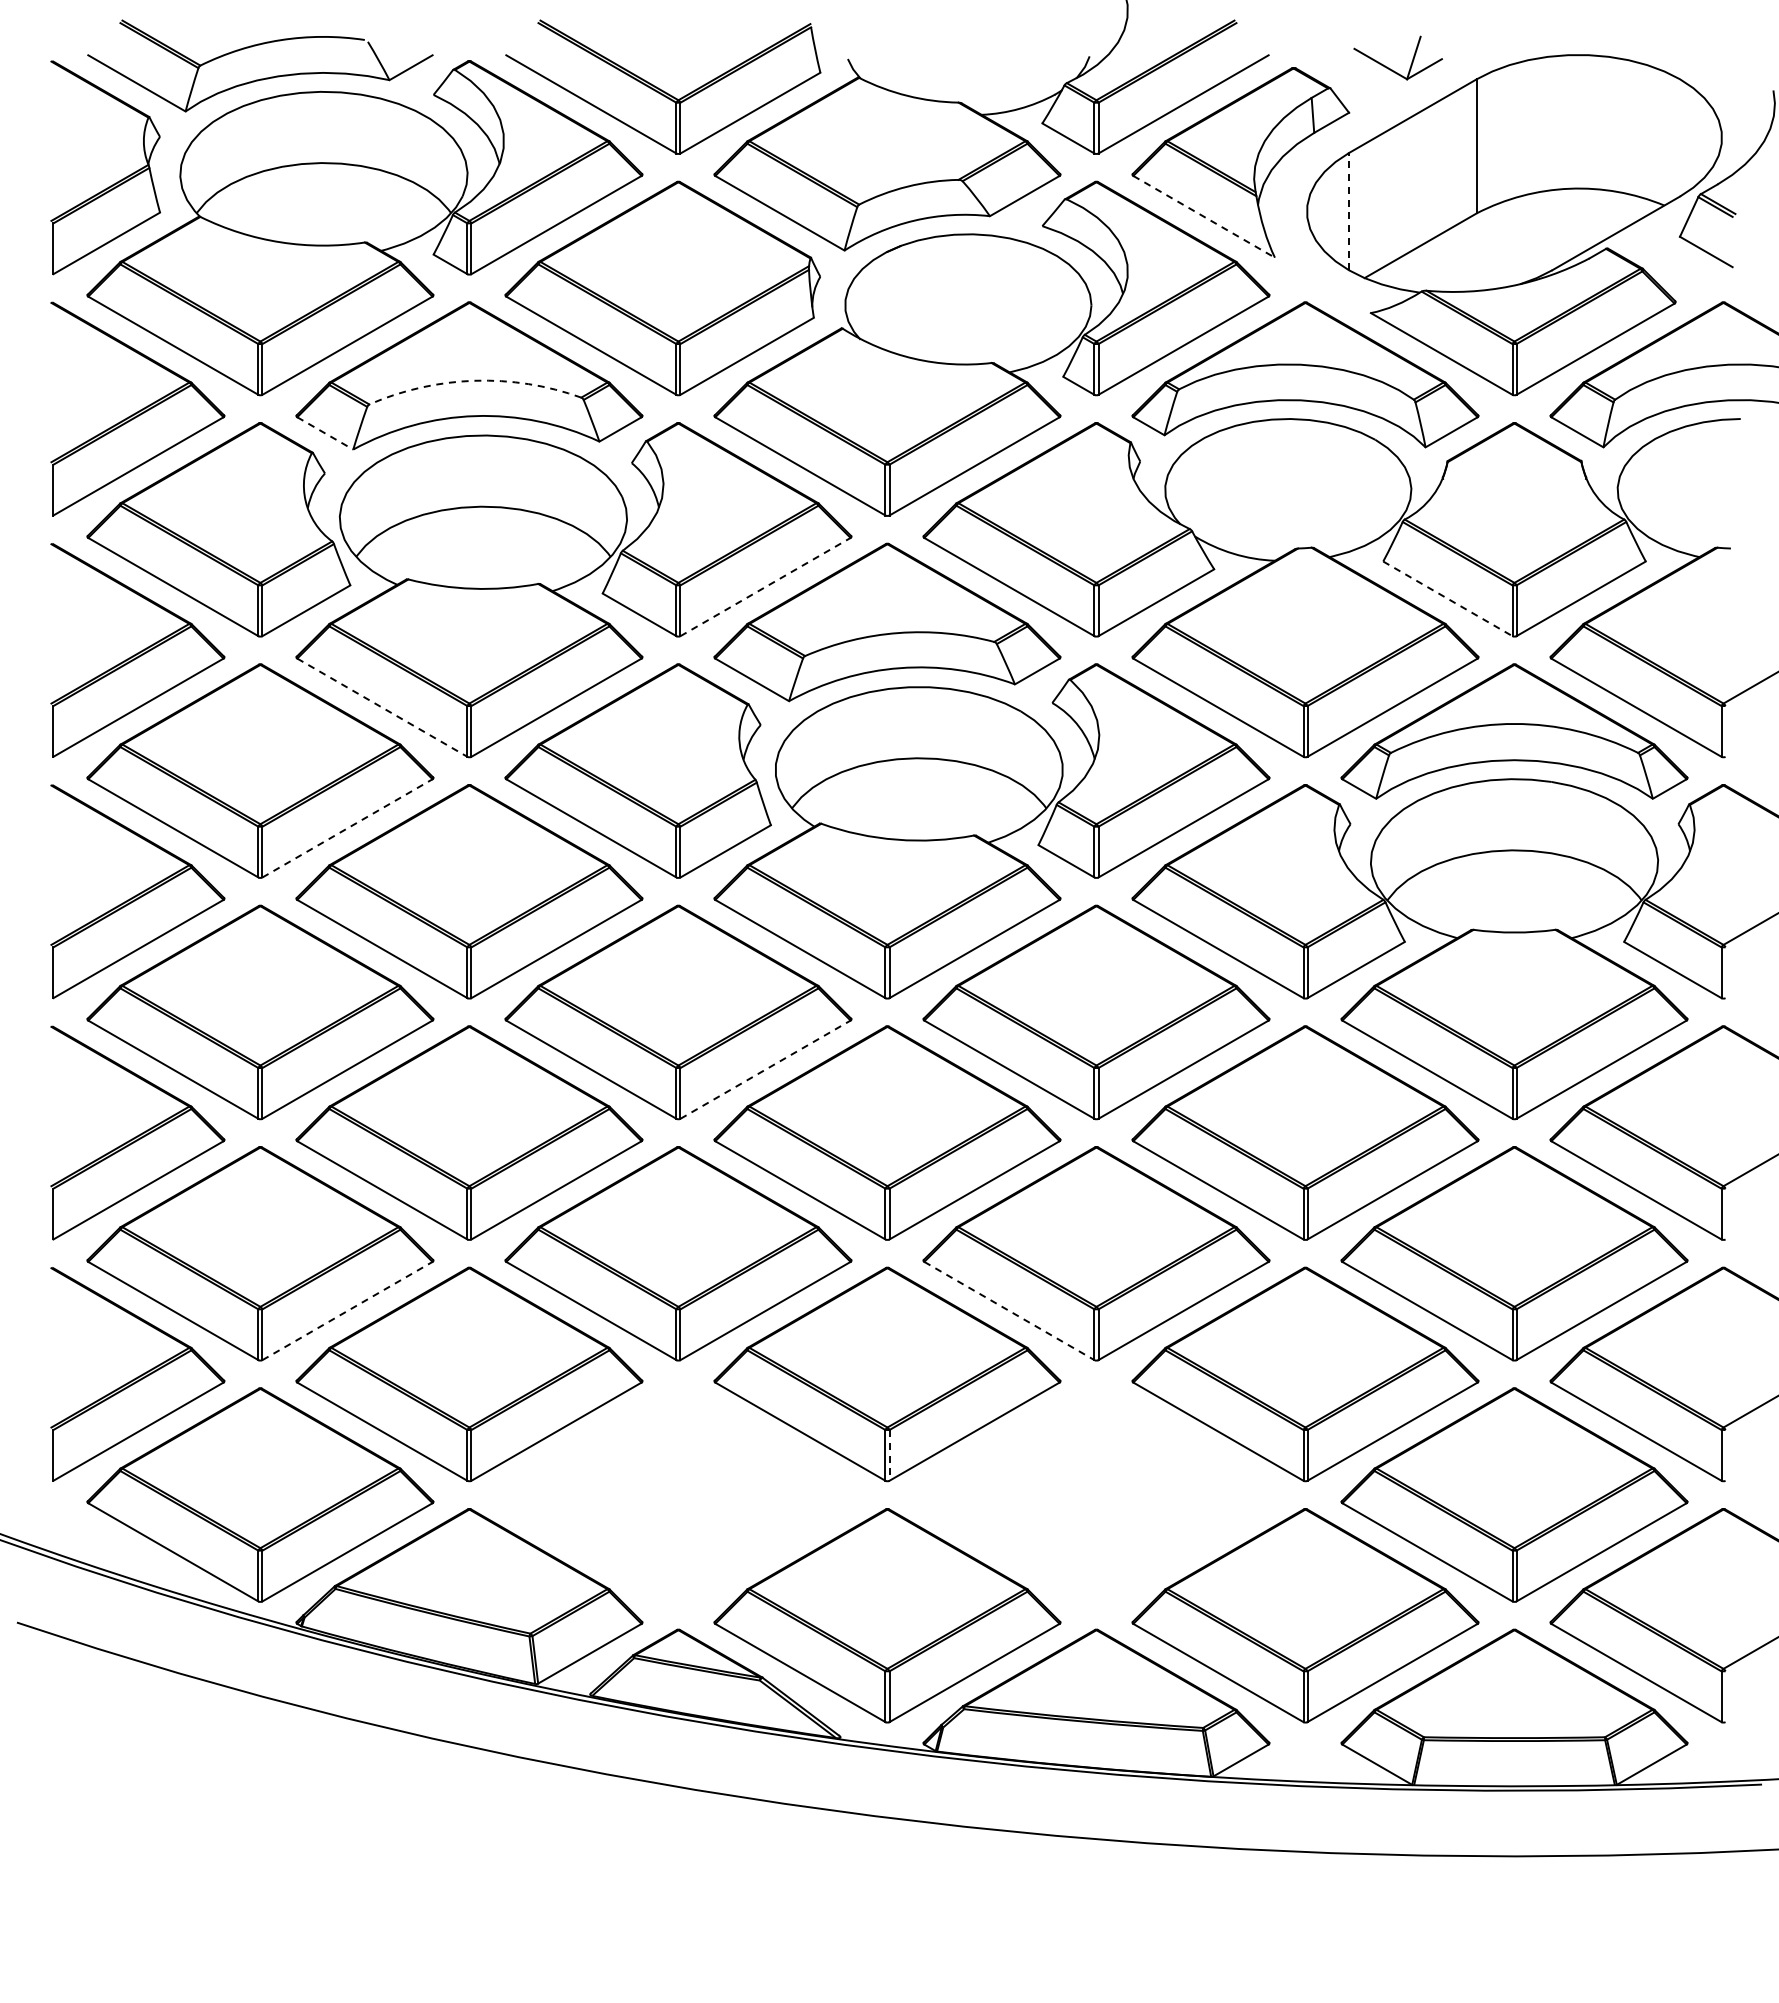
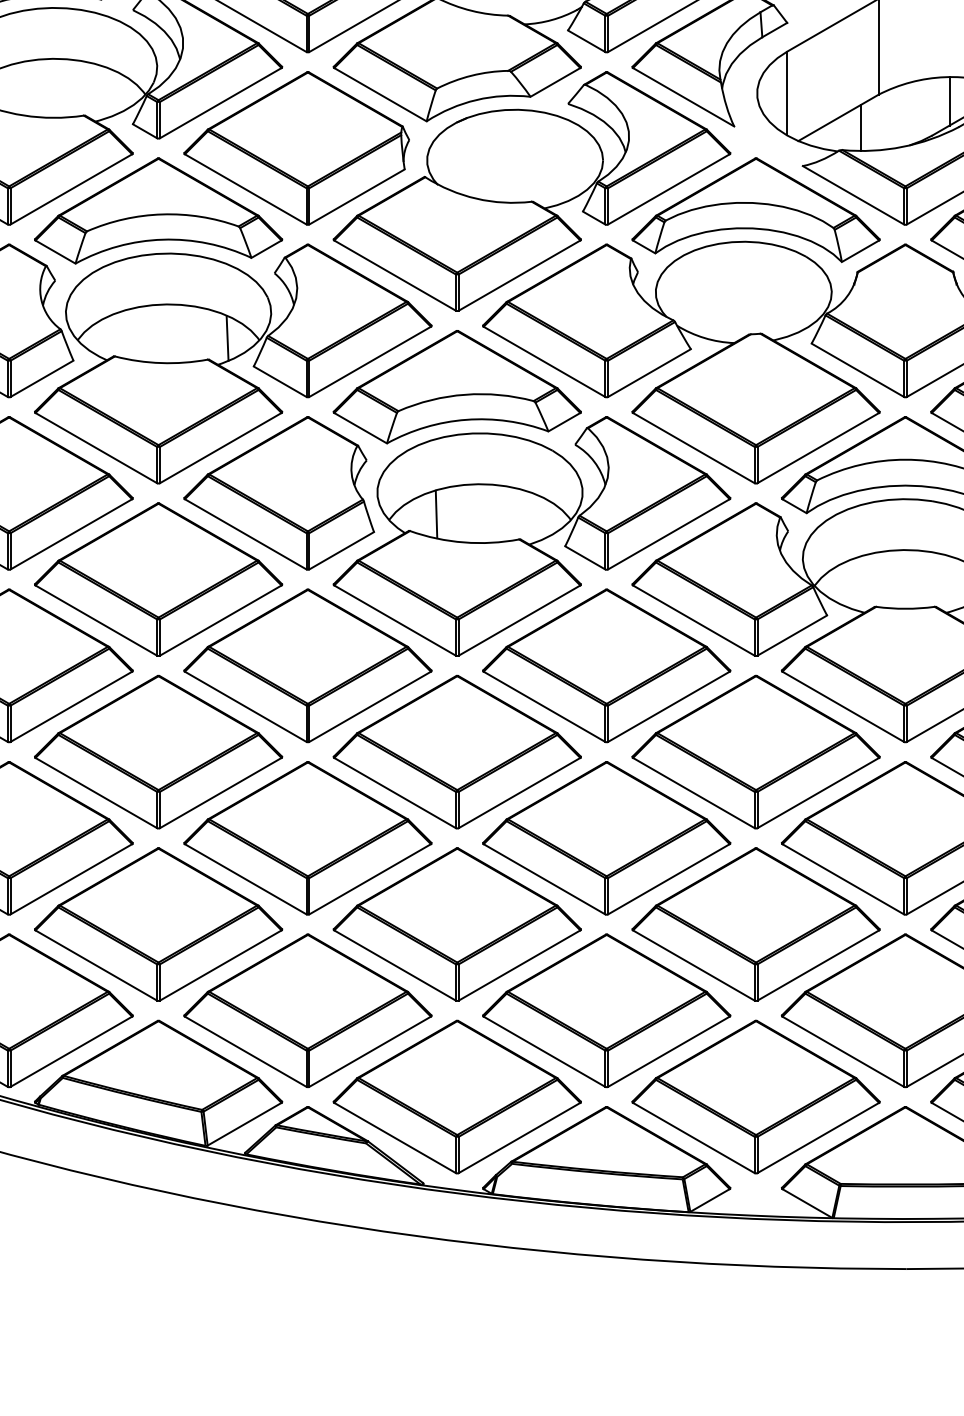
line: (1349, 211) -> (787, 93), dashed -> solid
line: (1204, 216) -> (683, 97), dashed -> solid
line: (1576, 222) -> (949, 101), added
line: (1452, 259) -> (861, 127), added
arc: (474, 380) -> (162, 214), dashed -> solid
line: (325, 433) -> (55, 252), dashed -> solid
line: (565, 554) -> (227, 338), added
line: (765, 586) -> (370, 361), dashed -> solid
line: (1447, 598) -> (857, 370), dashed -> solid
line: (382, 707) -> (96, 447), dashed -> solid
line: (858, 800) -> (436, 514), added
line: (347, 828) -> (71, 534), dashed -> solid
line: (765, 1069) -> (370, 706), dashed -> solid
line: (347, 1310) -> (71, 878), dashed -> solid
line: (1009, 1311) -> (544, 879), dashed -> solid
line: (889, 1455) -> (458, 982), dashed -> solid
part: (678, 1494) -> (307, 1010), added
part: (1096, 1494) -> (606, 1010), added

